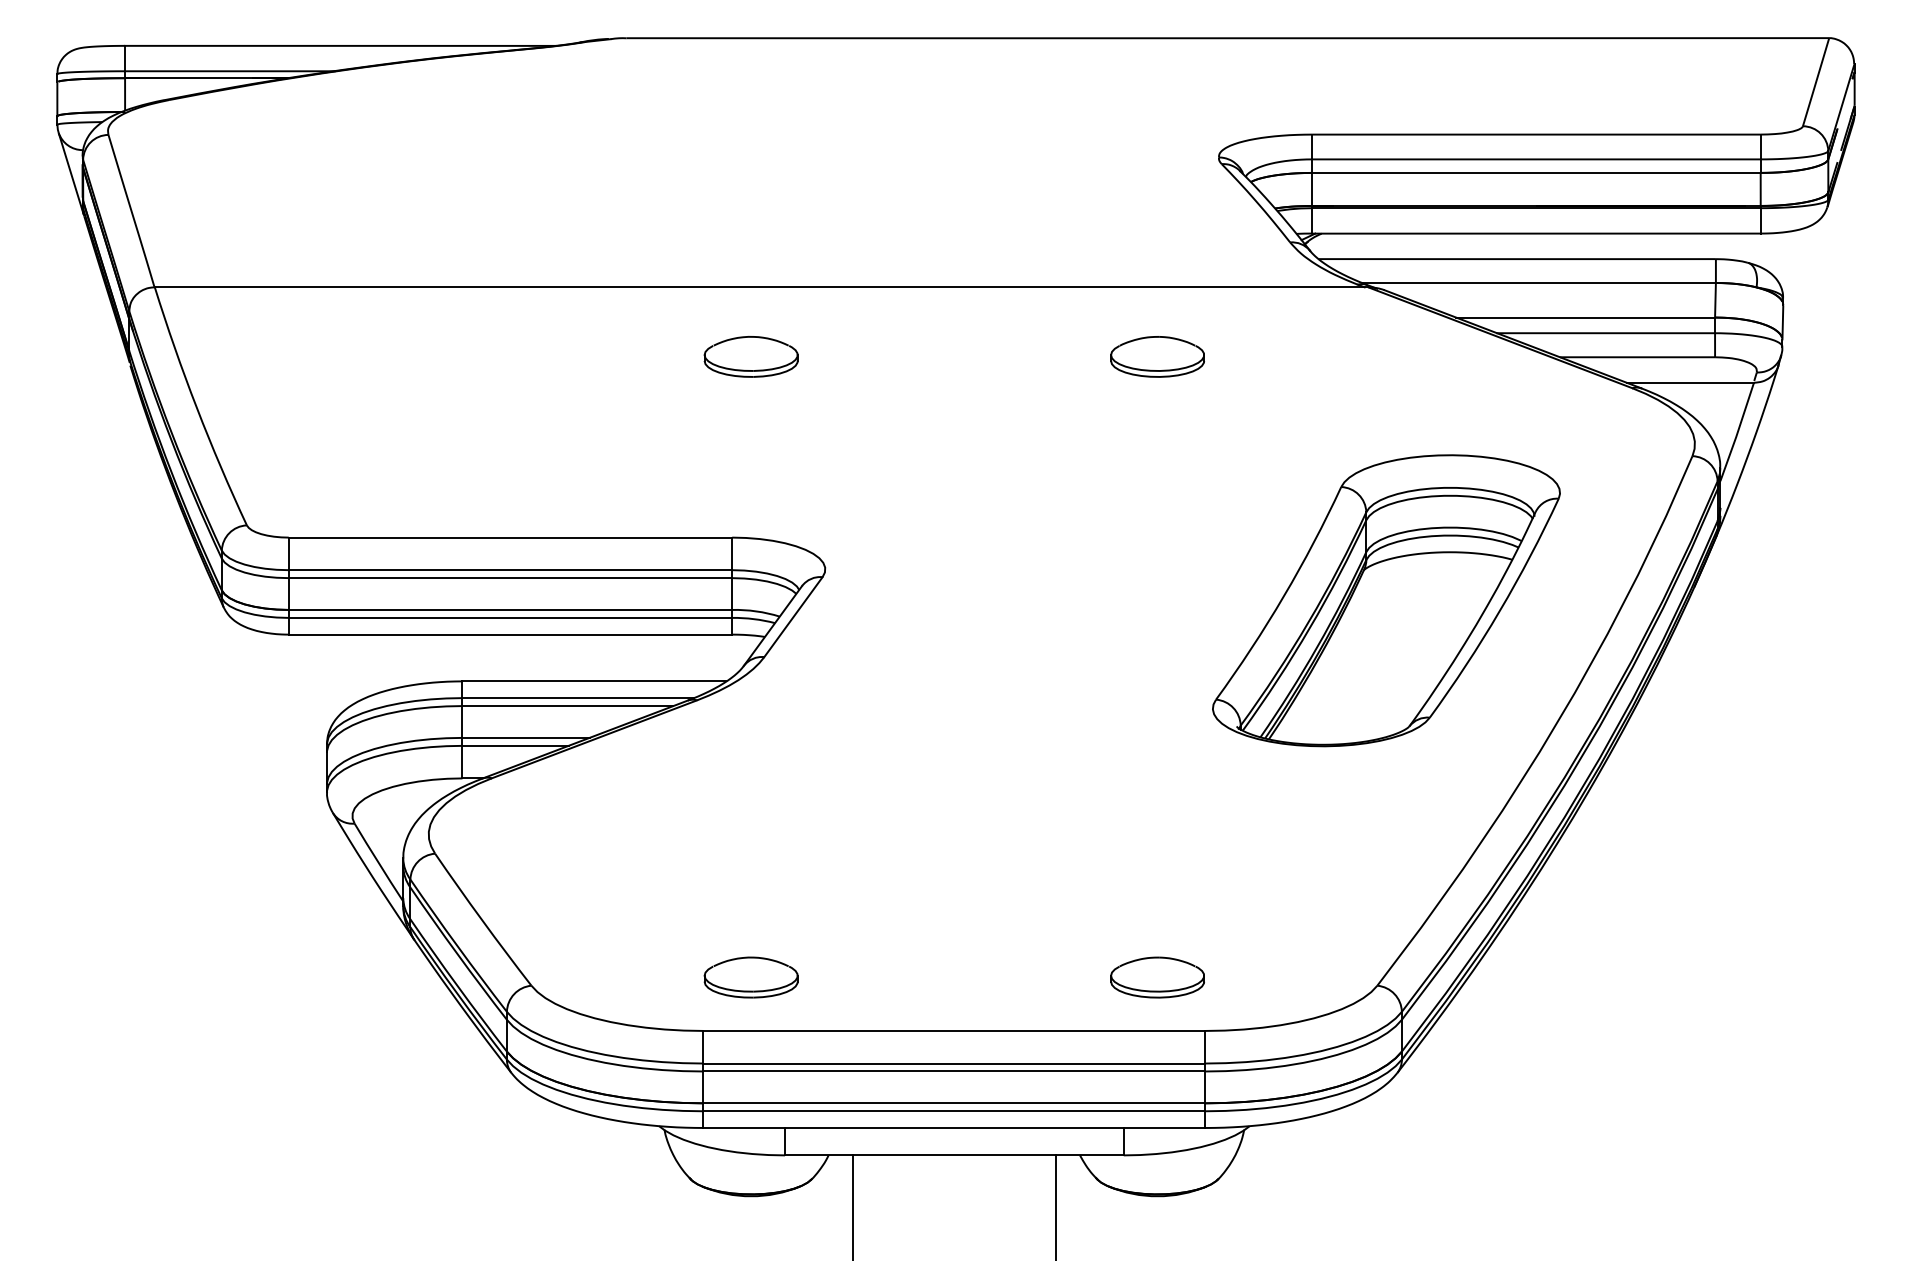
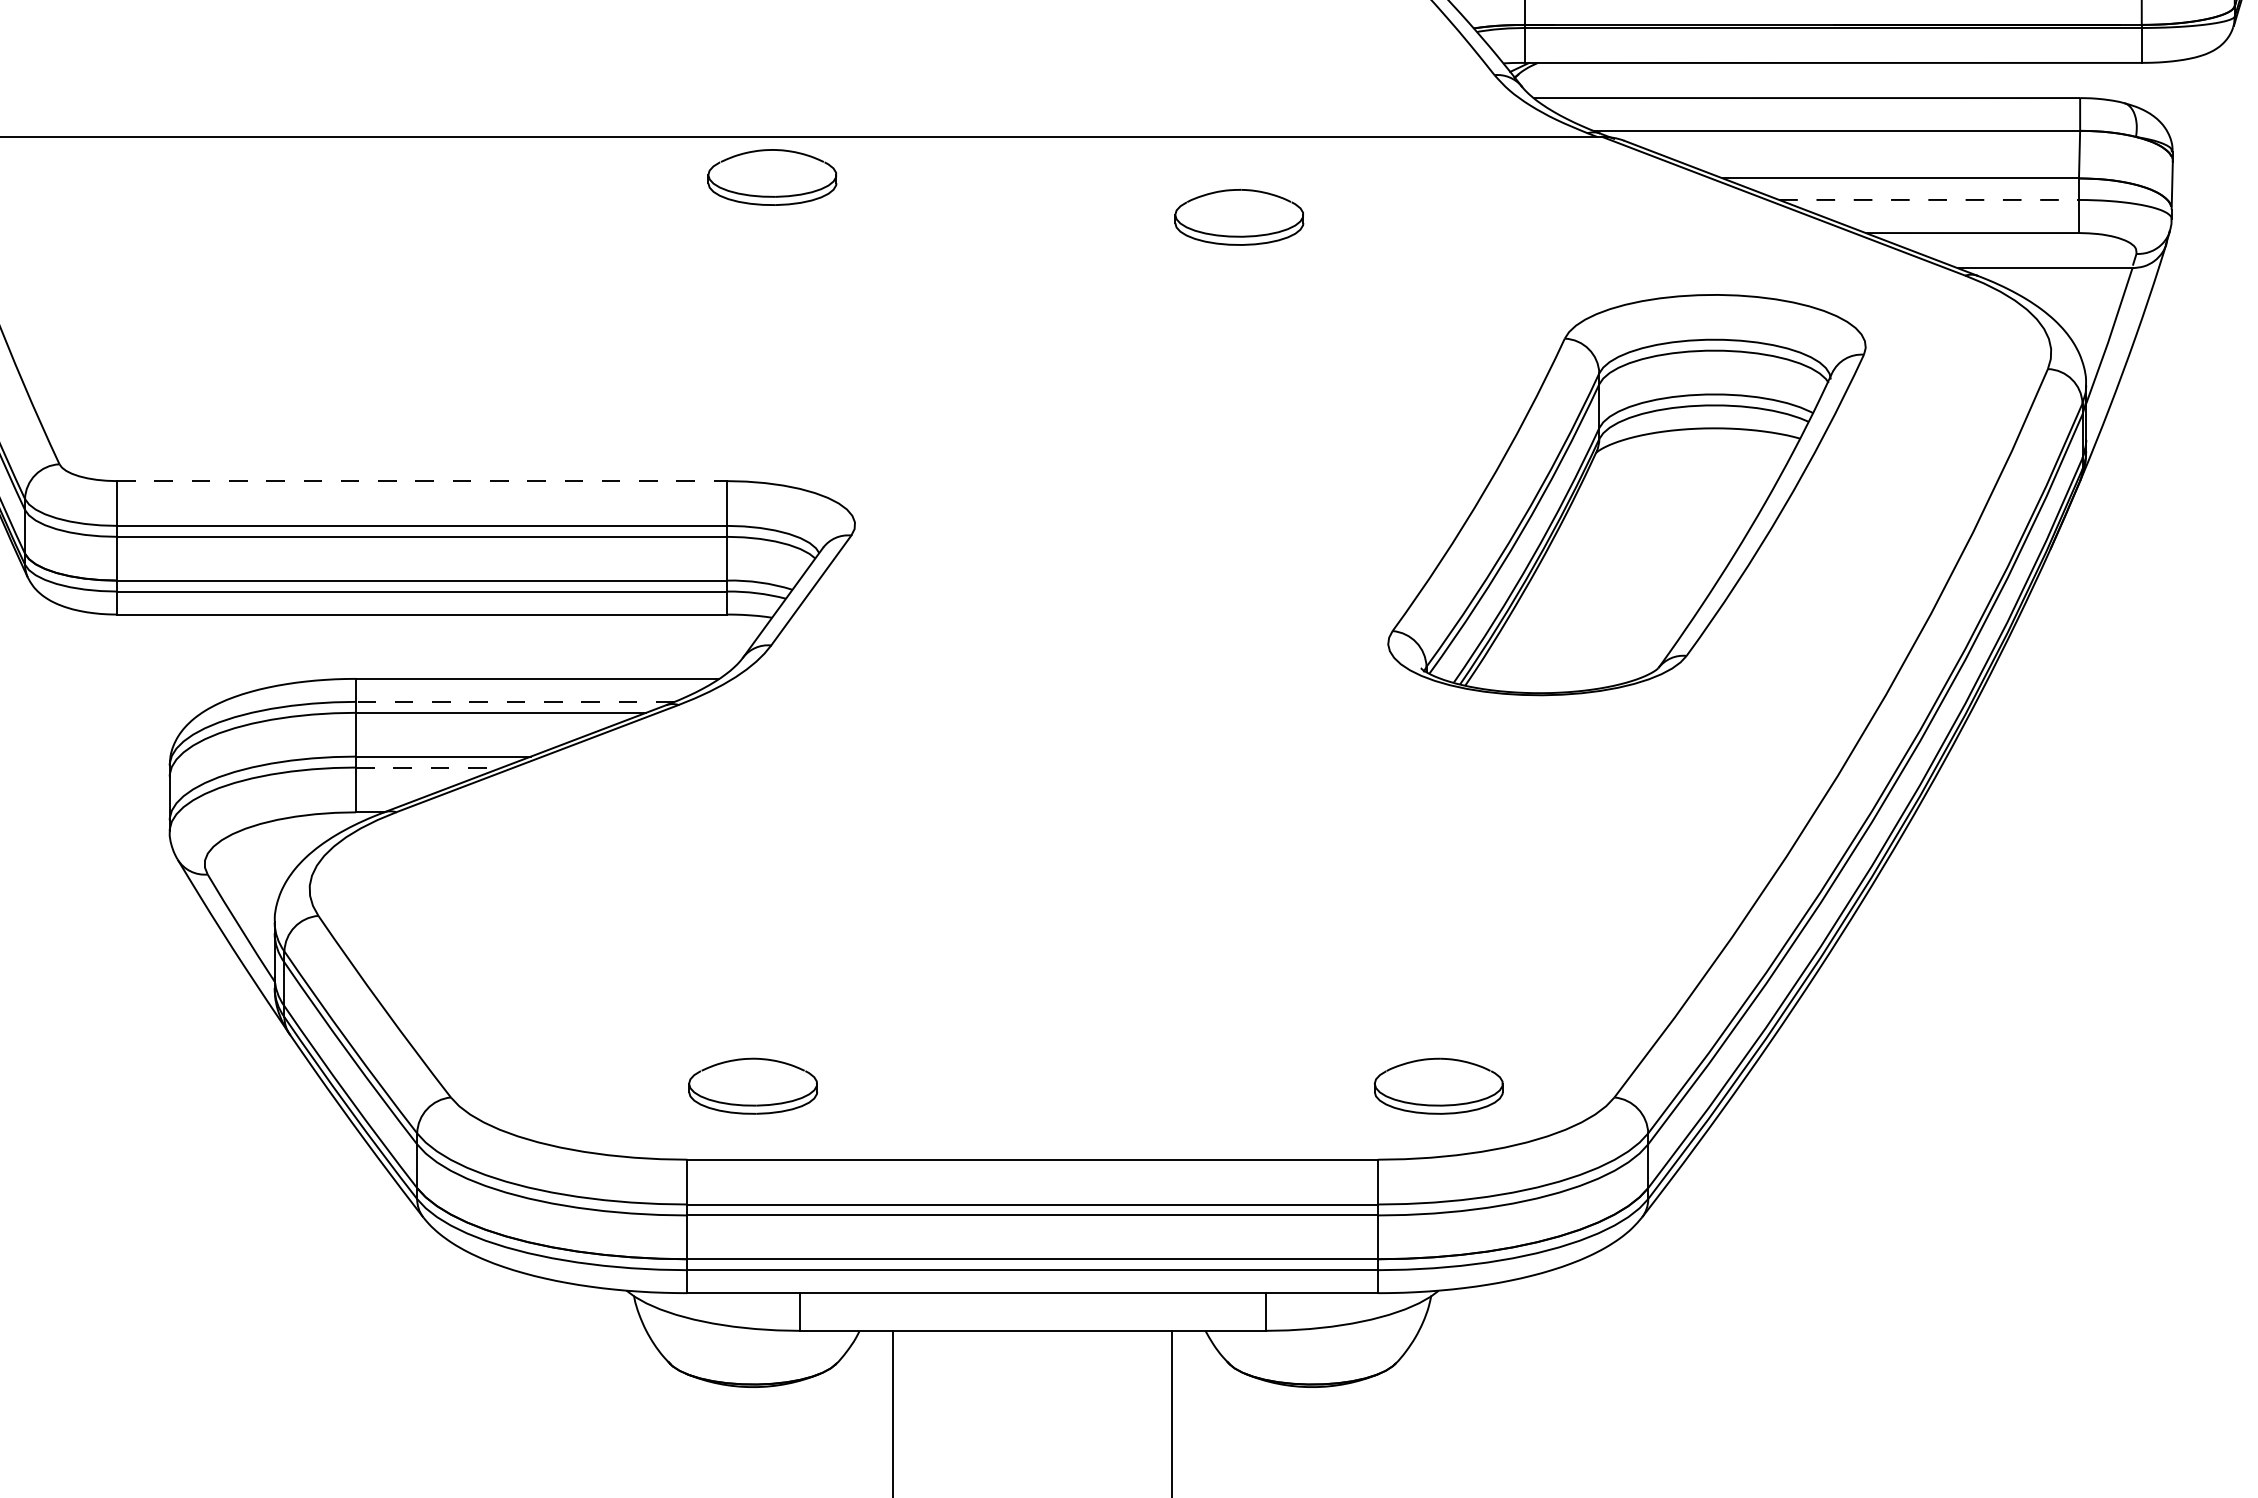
line: (1606, 333) -> (1929, 200), solid -> dashed
part: (750, 356) -> (771, 176), moved
part: (1157, 356) -> (1239, 216), moved
line: (510, 537) -> (422, 480), solid -> dashed
part: (1386, 600) -> (1627, 494), moved
line: (578, 698) -> (515, 702), solid -> dashed
line: (516, 745) -> (430, 767), solid -> dashed
part: (1157, 977) -> (1438, 1086), moved

